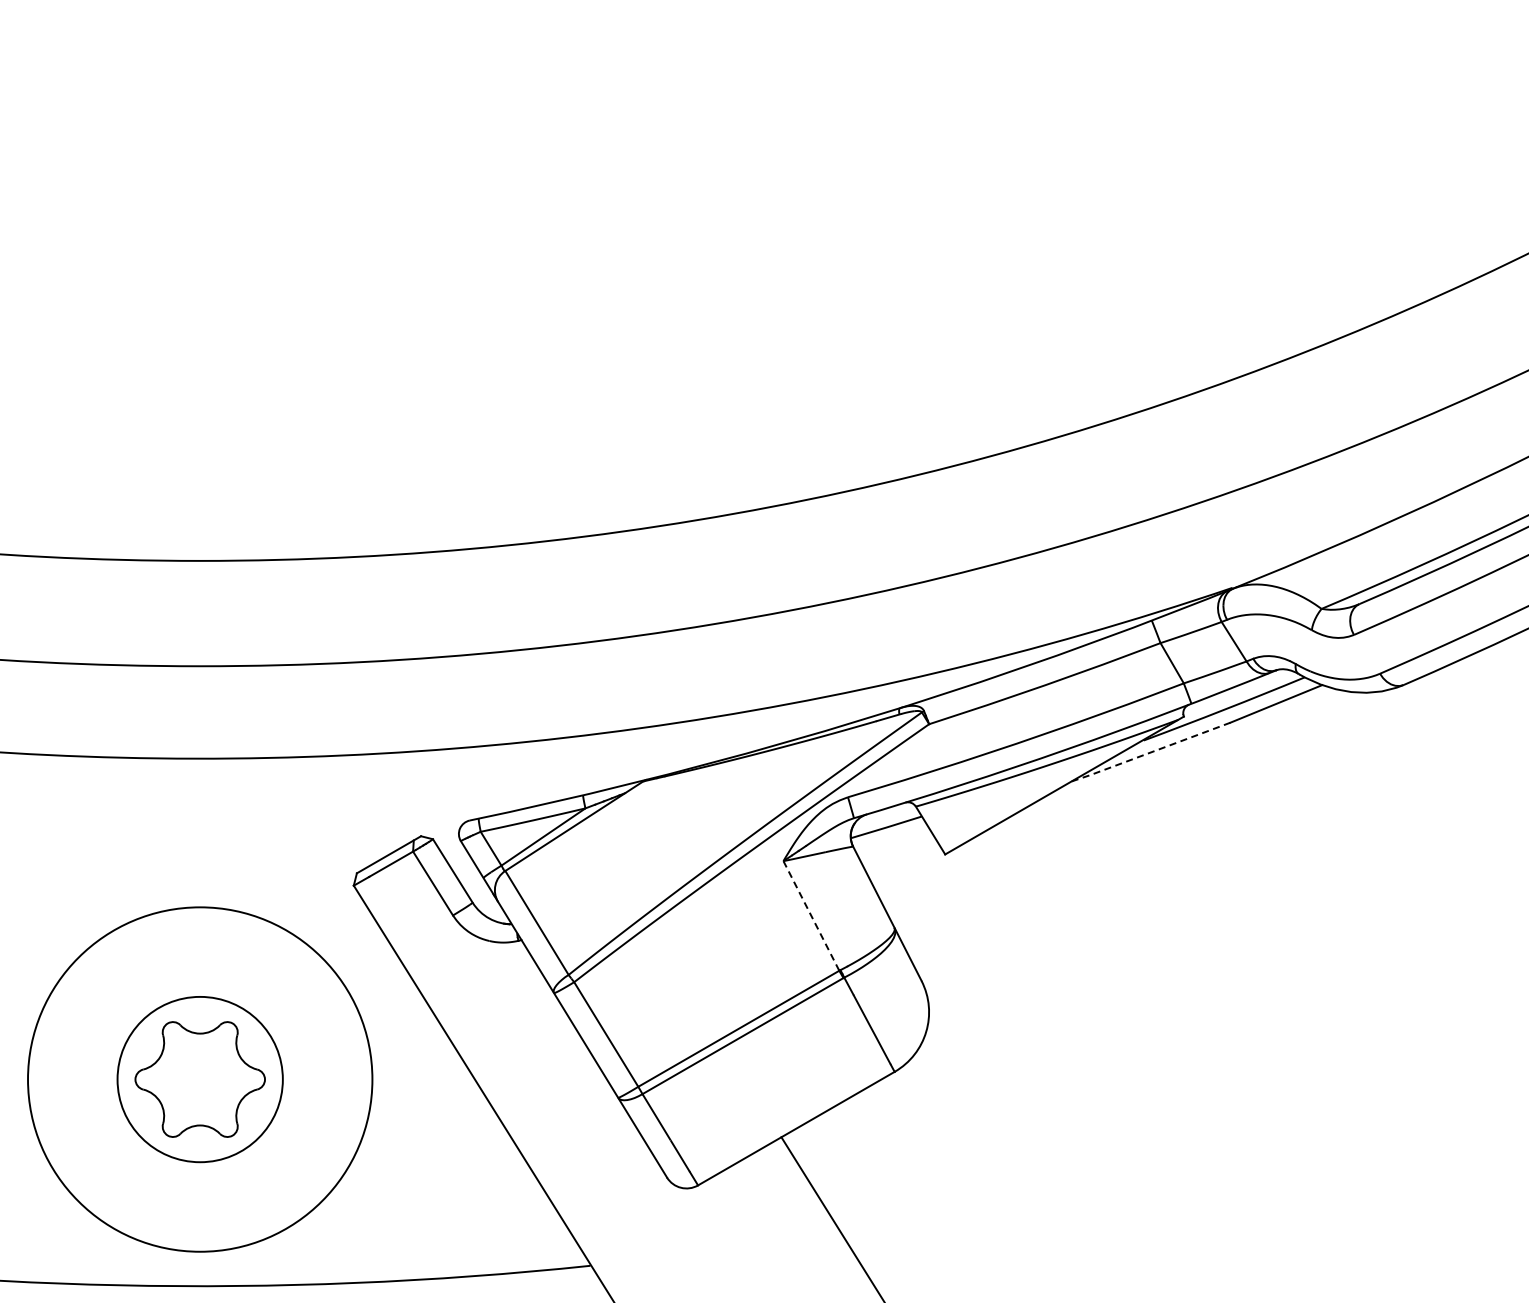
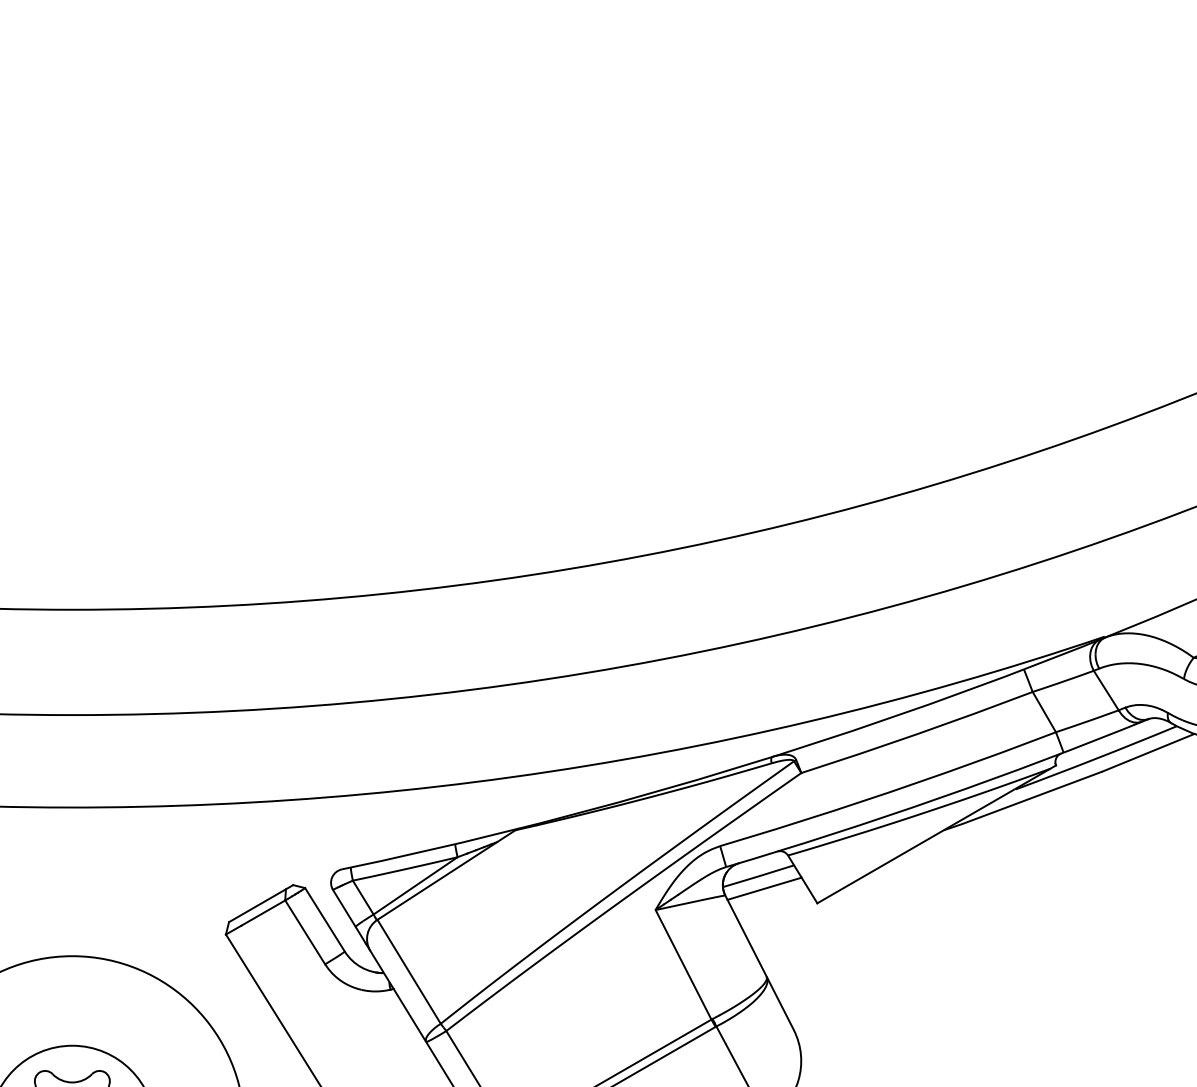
line: (1150, 752) -> (1022, 801), dashed -> solid
line: (892, 839) -> (764, 888), added
line: (811, 915) -> (683, 964), dashed -> solid

